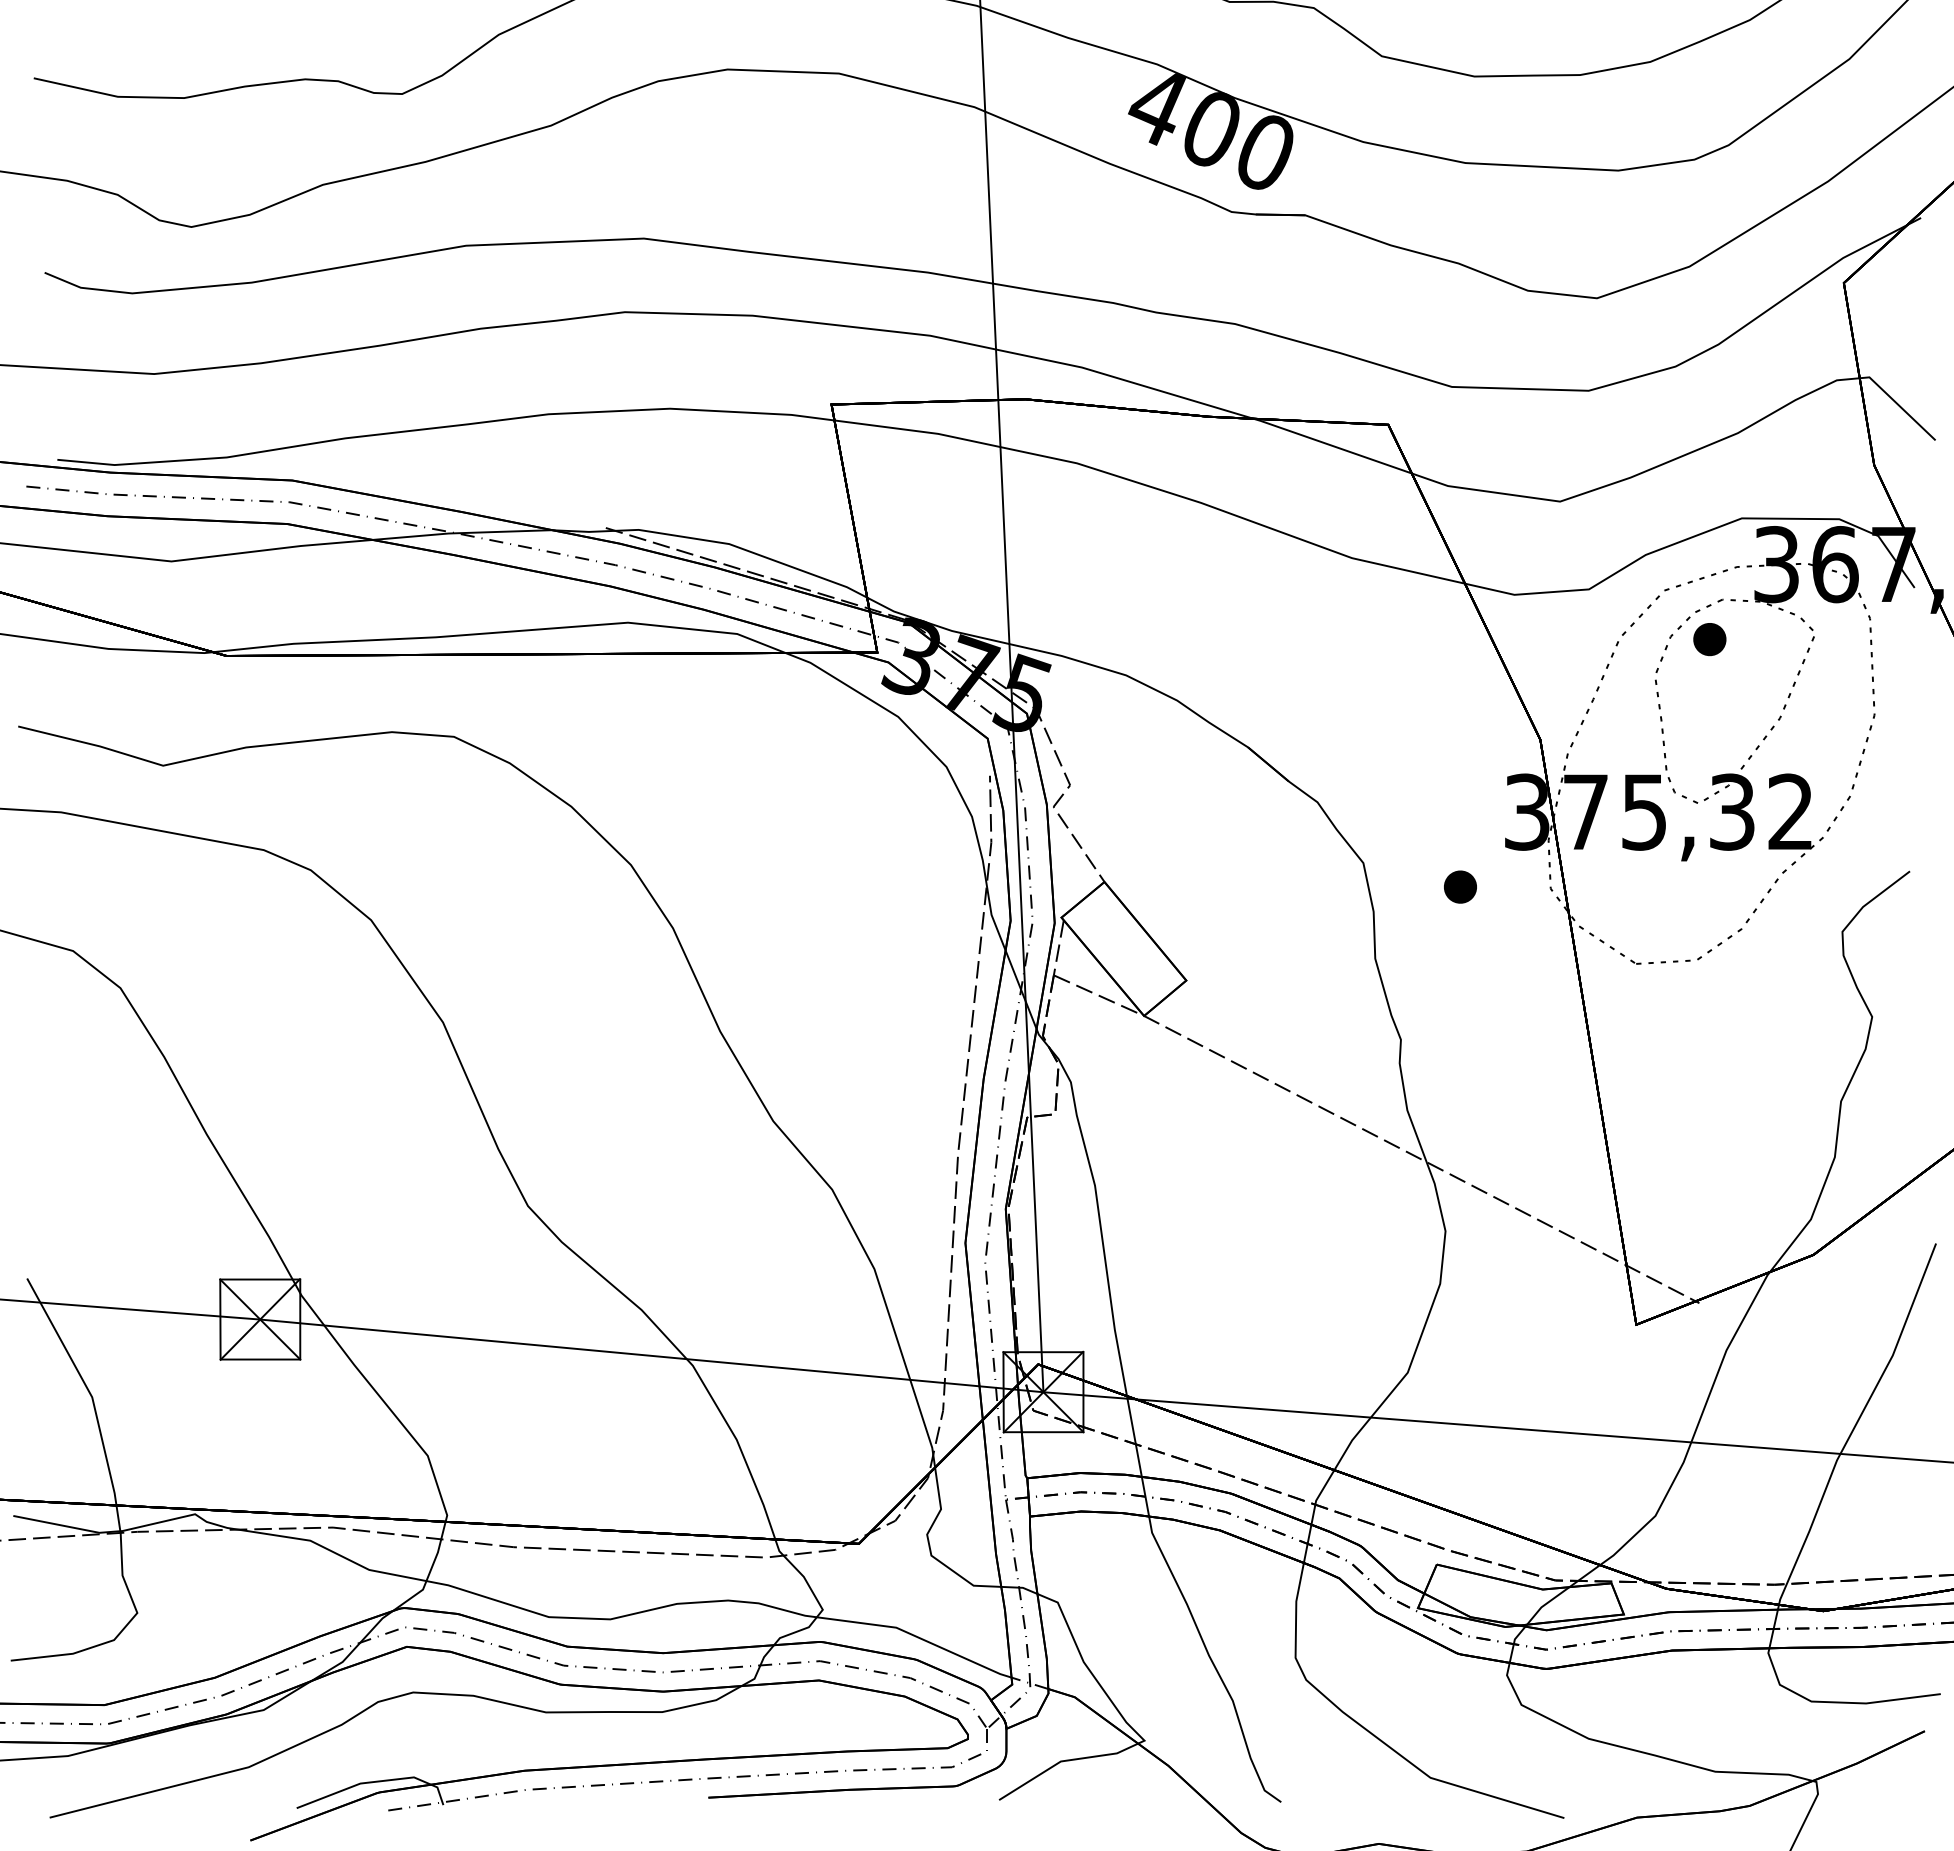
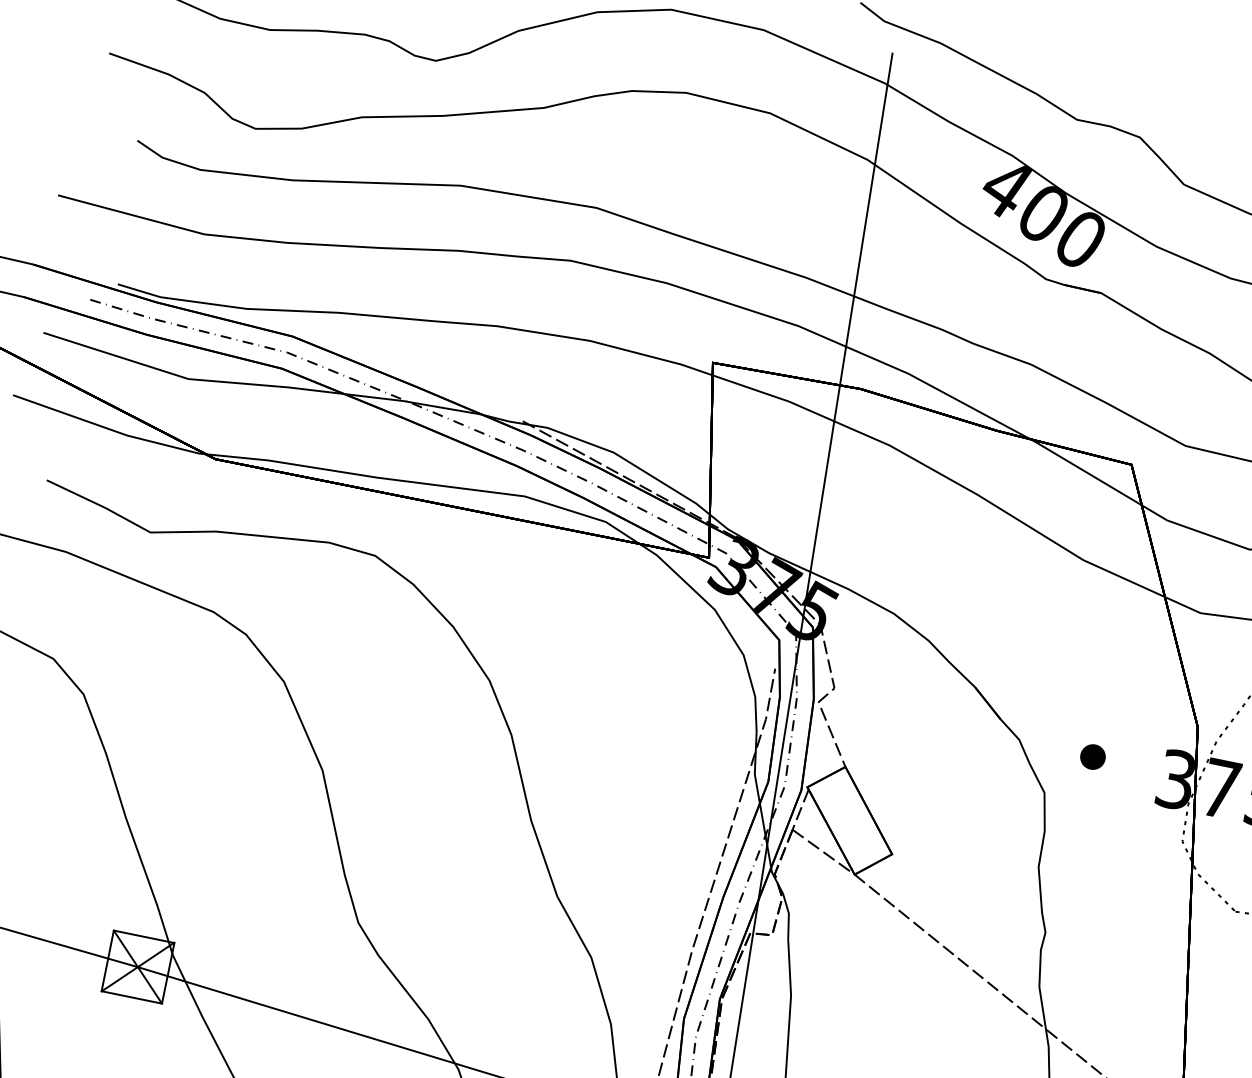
part: (1460, 886) -> (1093, 756), moved

